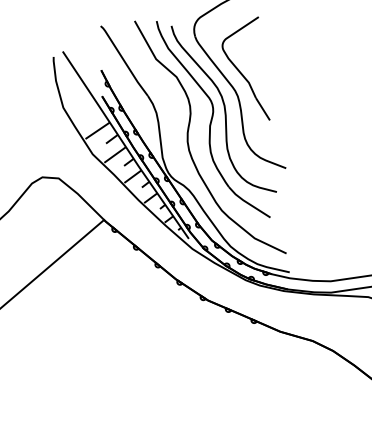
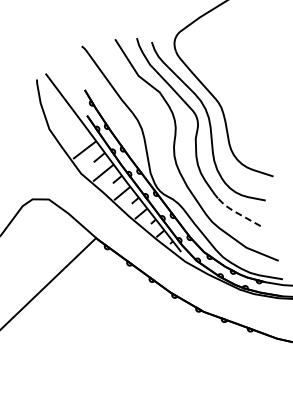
part: (245, 68) -> (227, 80), removed
line: (247, 202) -> (237, 212), solid -> dashed

